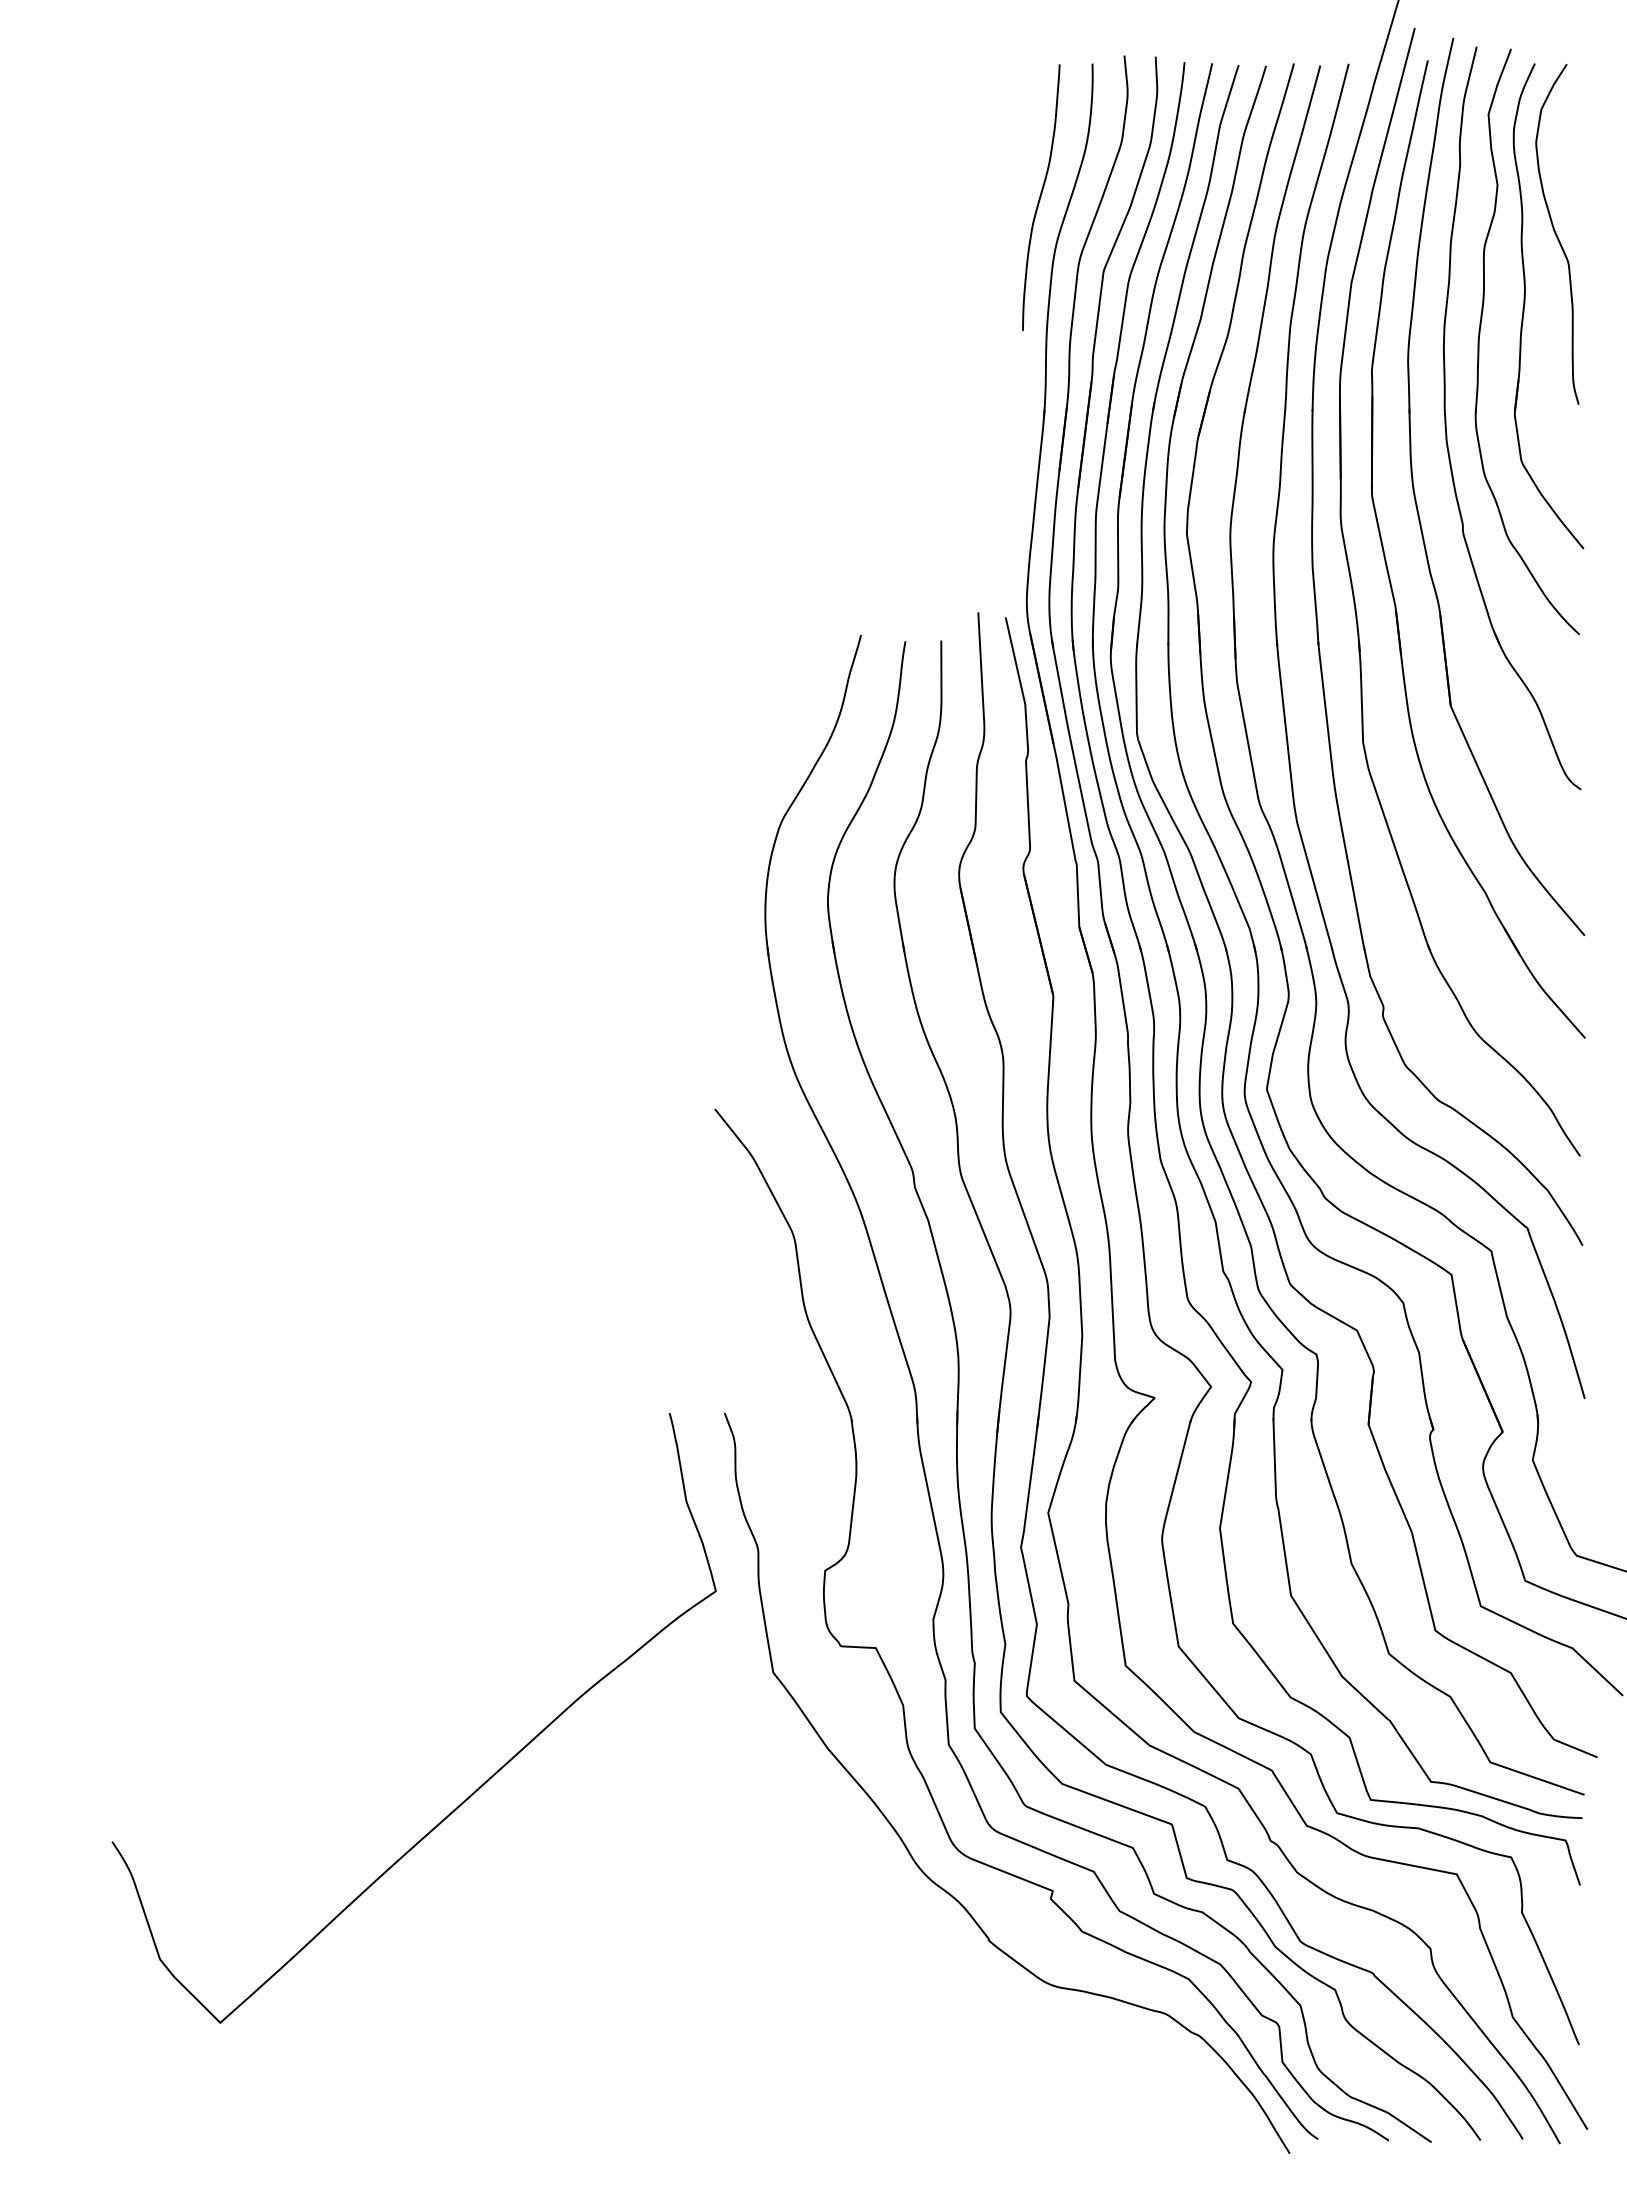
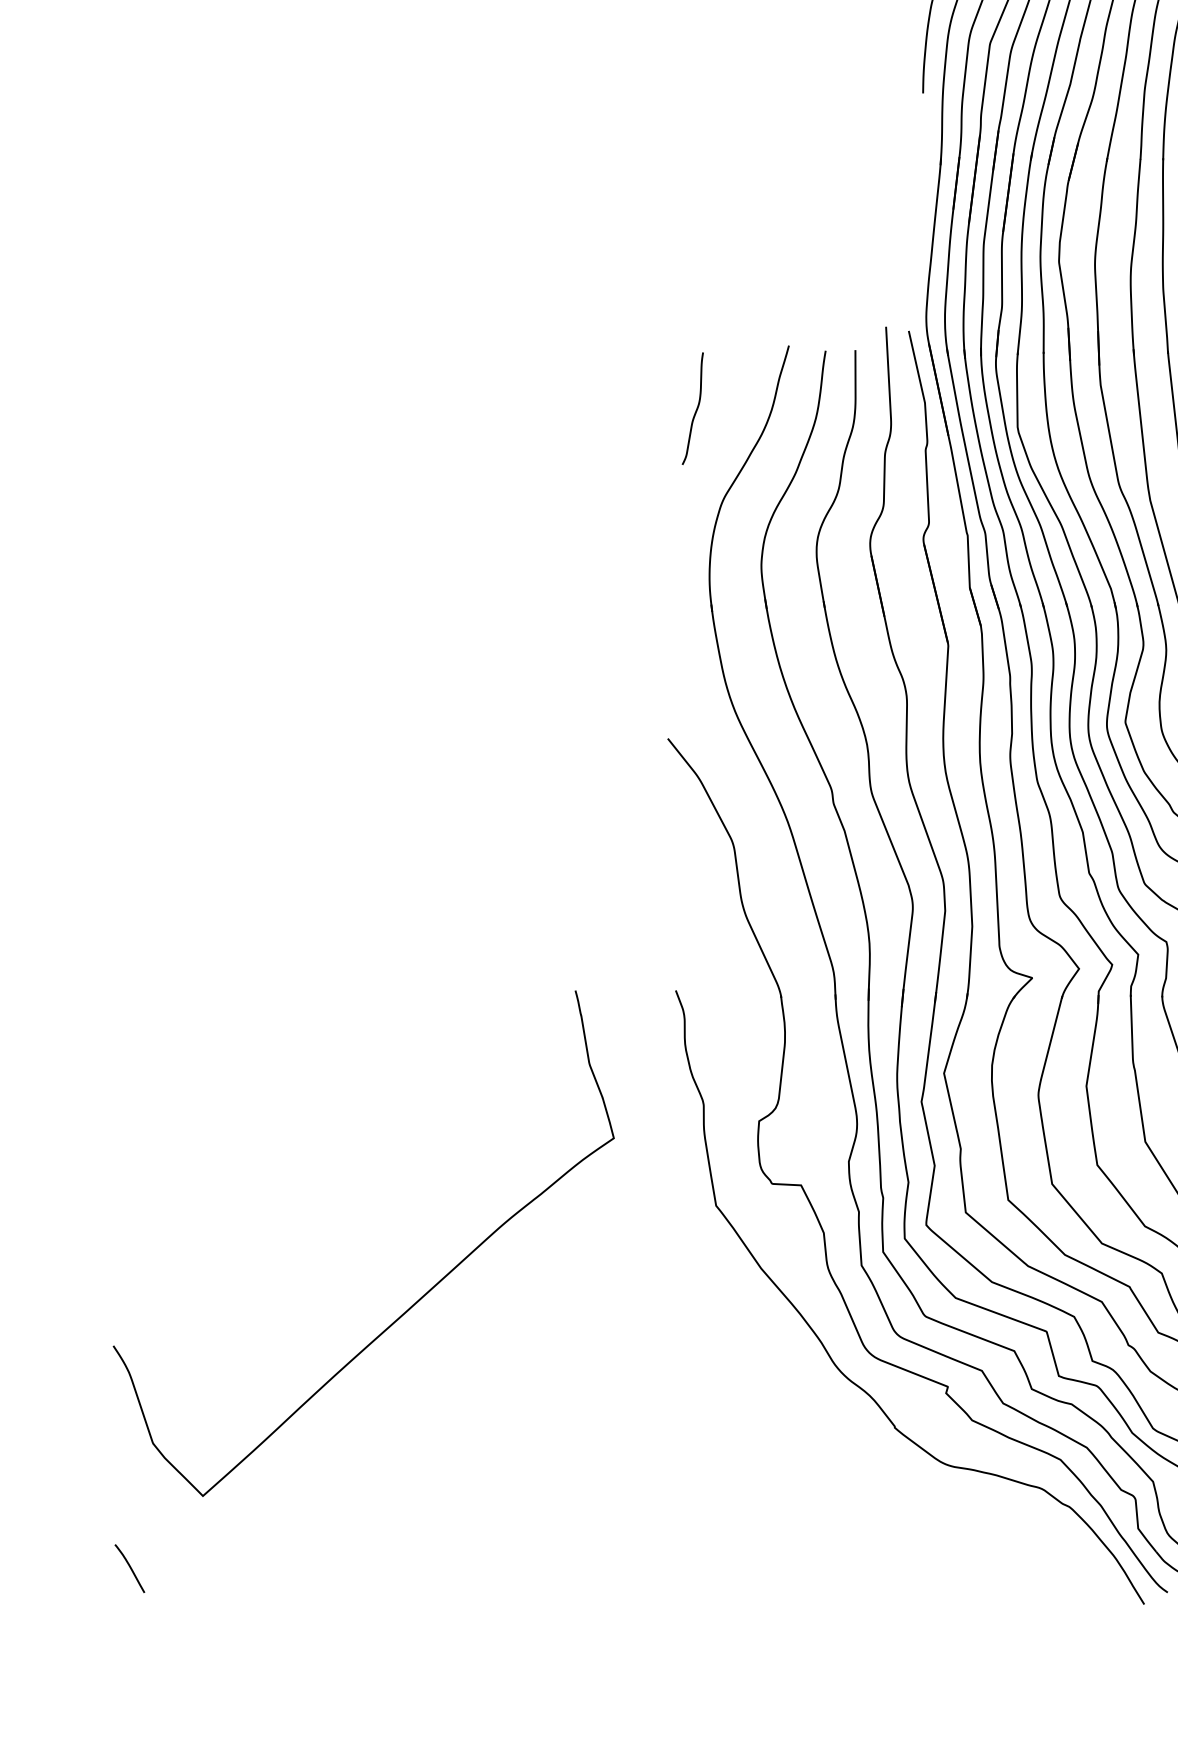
curve: (748, 713) -> (695, 410), added
curve: (480, 1785) -> (418, 1299), moved
curve: (66, 2110) -> (130, 1568), added

